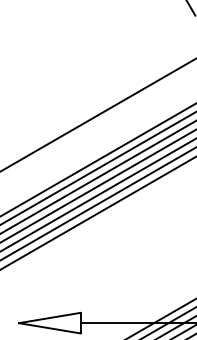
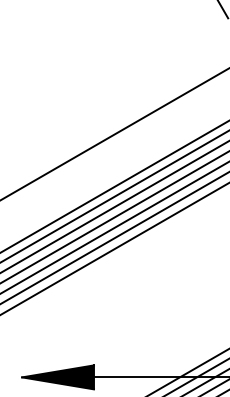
fill: (49, 322) -> (57, 376), added

